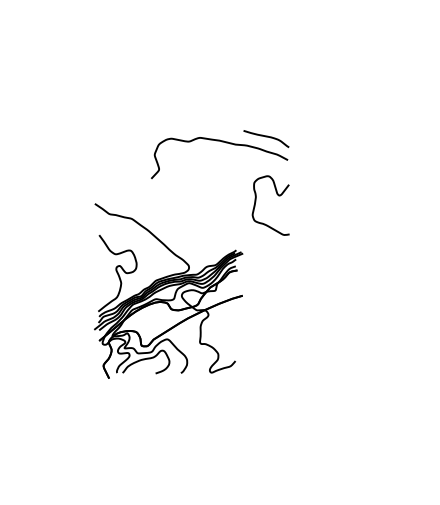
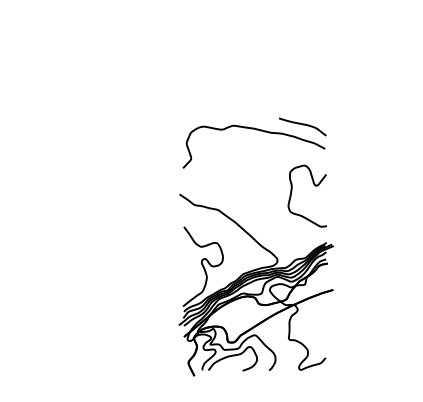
part: (168, 290) -> (256, 284), moved

